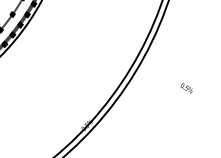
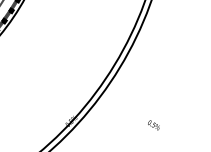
text: (186, 88) -> (153, 125), moved

